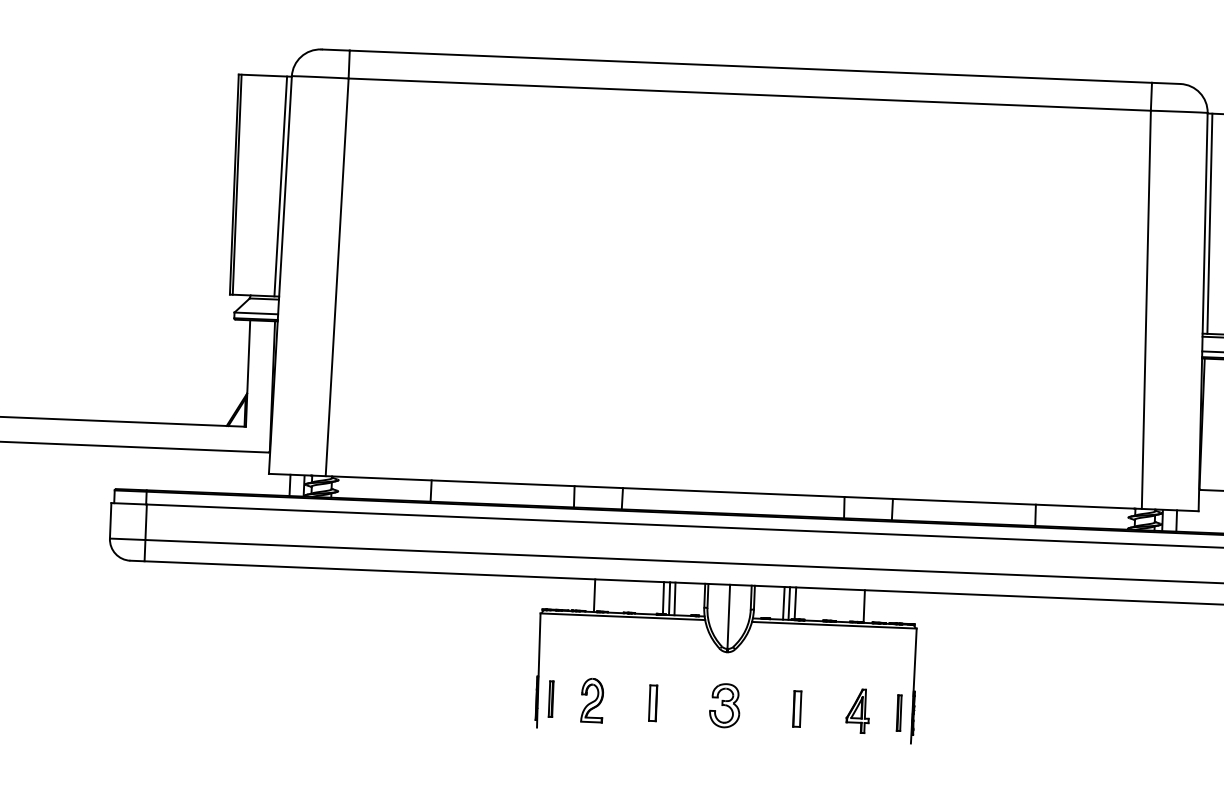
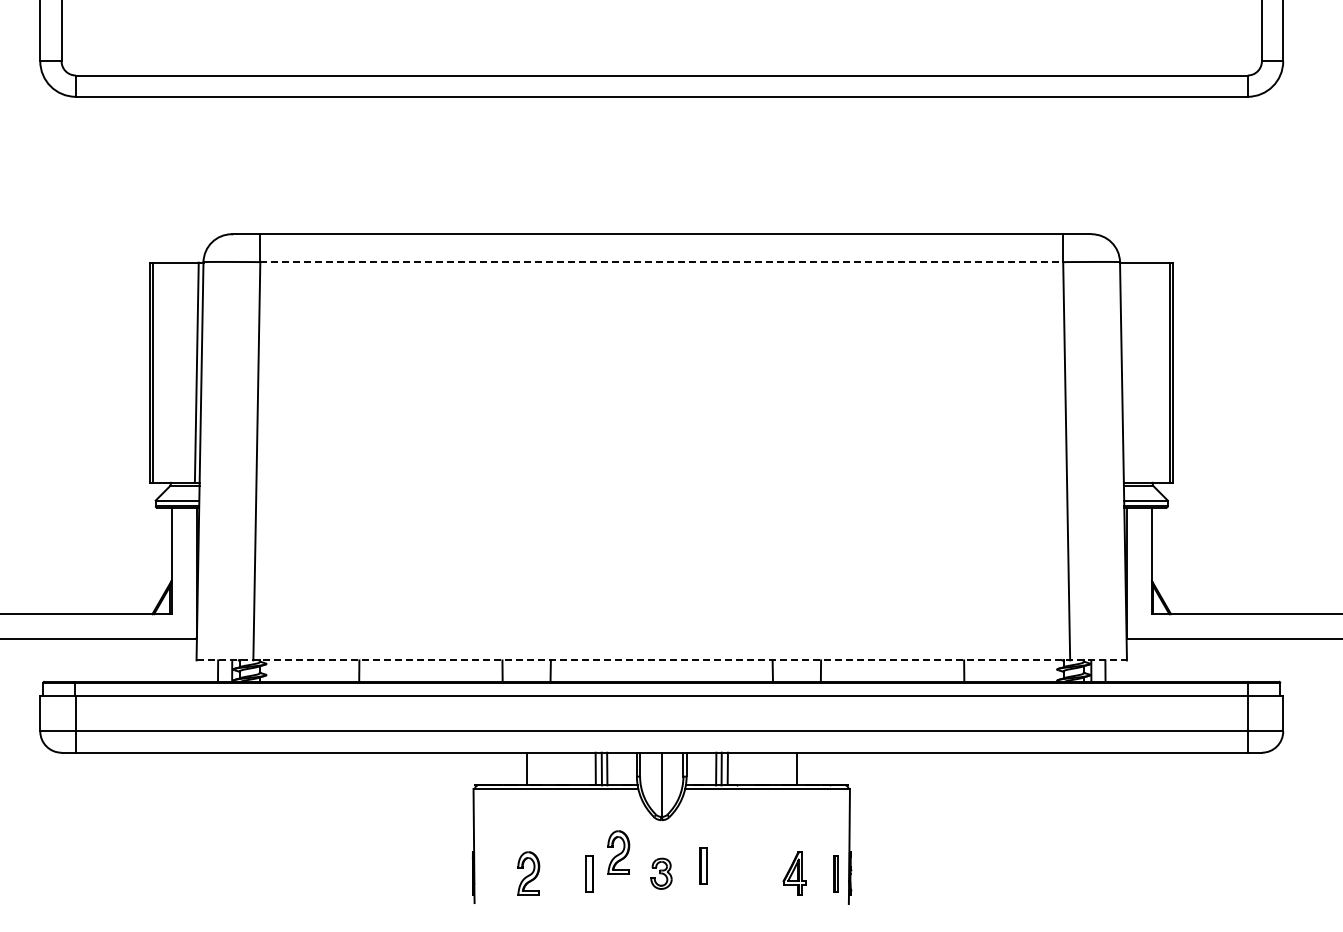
line: (750, 95) -> (662, 262), solid -> dashed
line: (1209, 223) -> (1126, 372), removed
line: (734, 492) -> (662, 660), solid -> dashed
part: (682, 682) -> (618, 852), added
line: (550, 698) -> (486, 873), removed
part: (724, 705) -> (661, 873), size x0.7
part: (796, 708) -> (703, 865), moved

